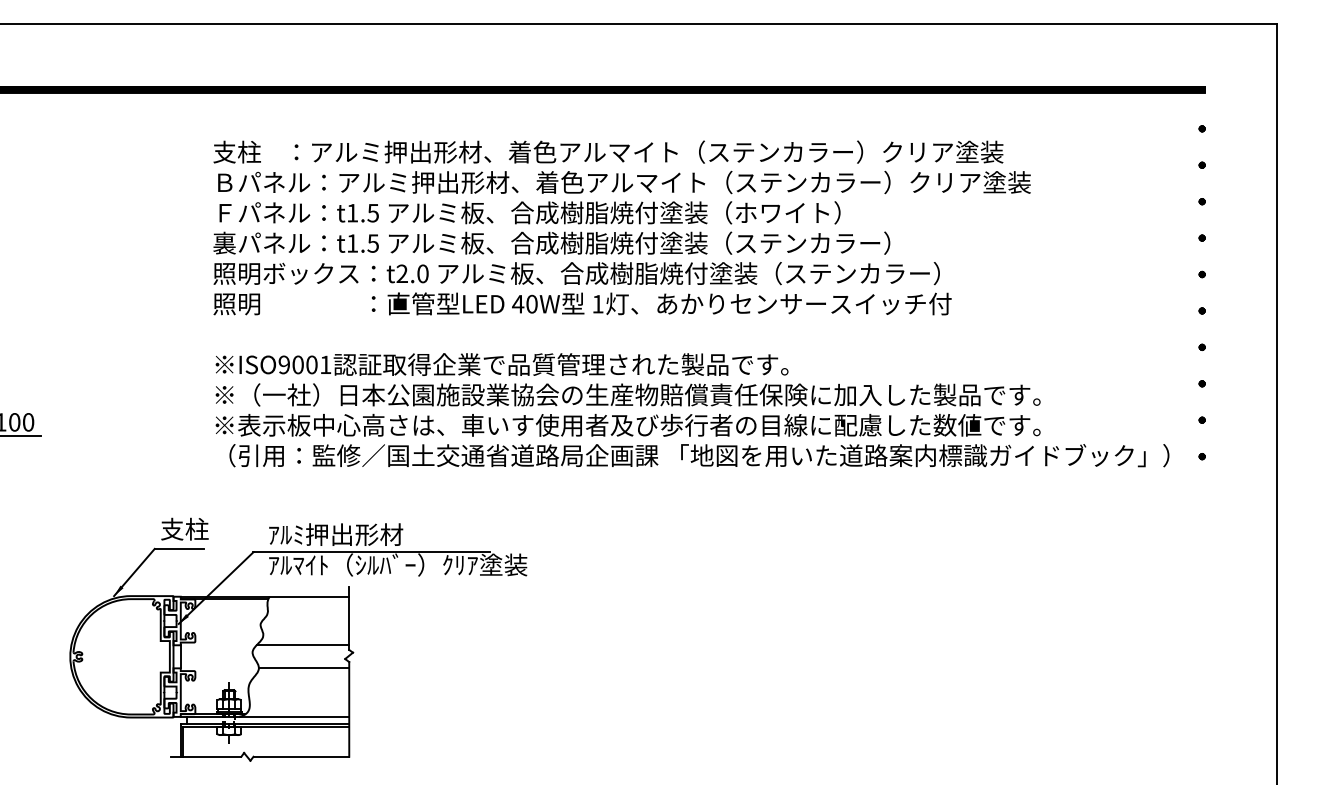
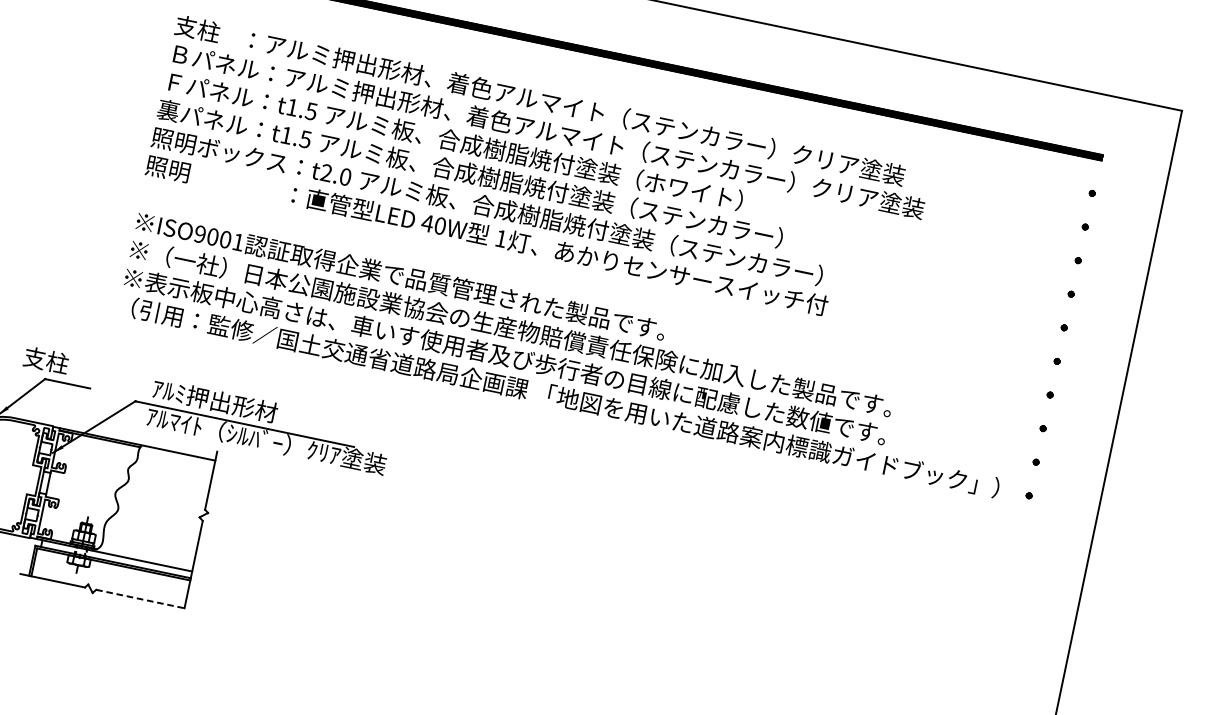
text: (184, 528) -> (46, 359), moved
line: (302, 645) -> (162, 496), removed
line: (303, 668) -> (159, 518), removed
line: (301, 756) -> (140, 598), solid -> dashed

